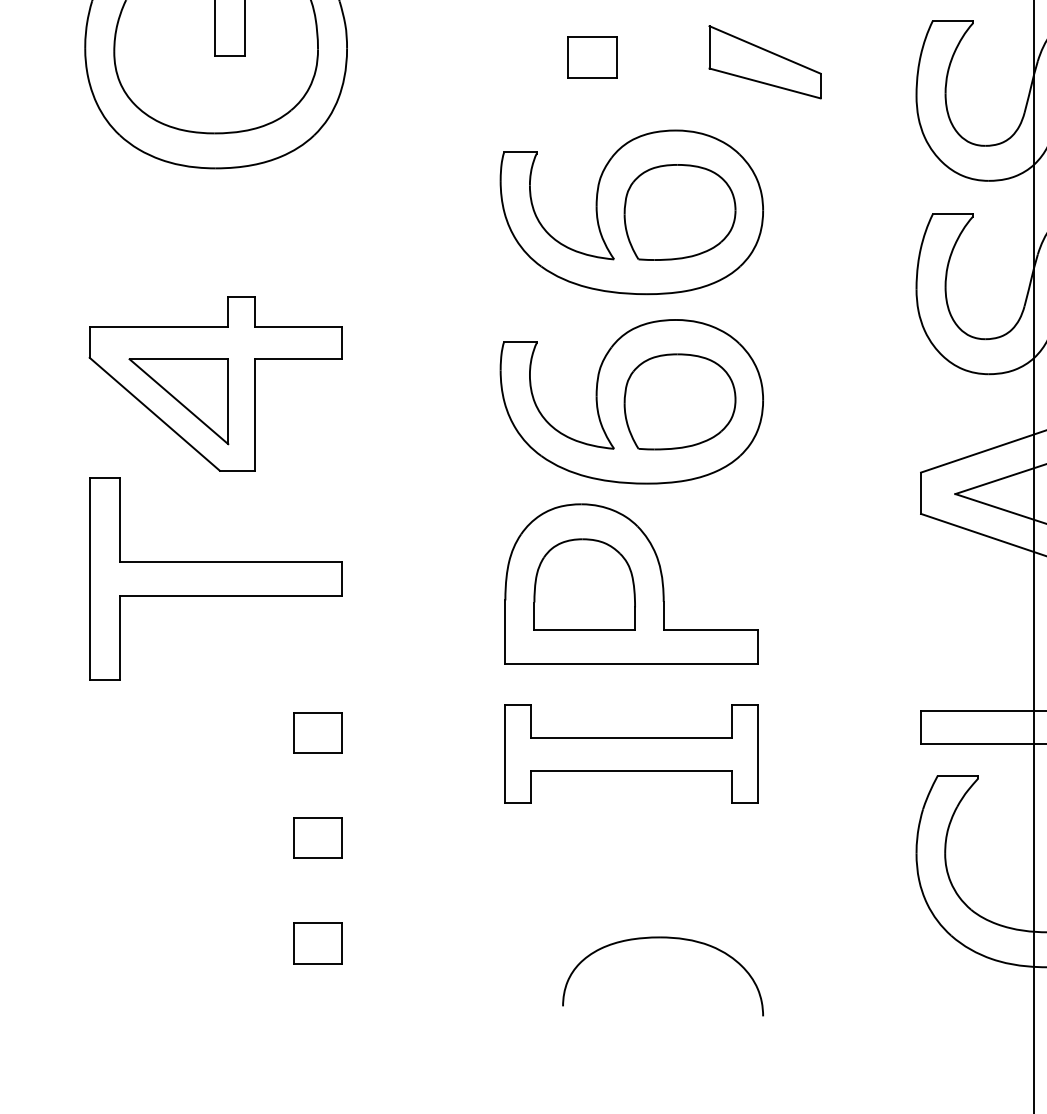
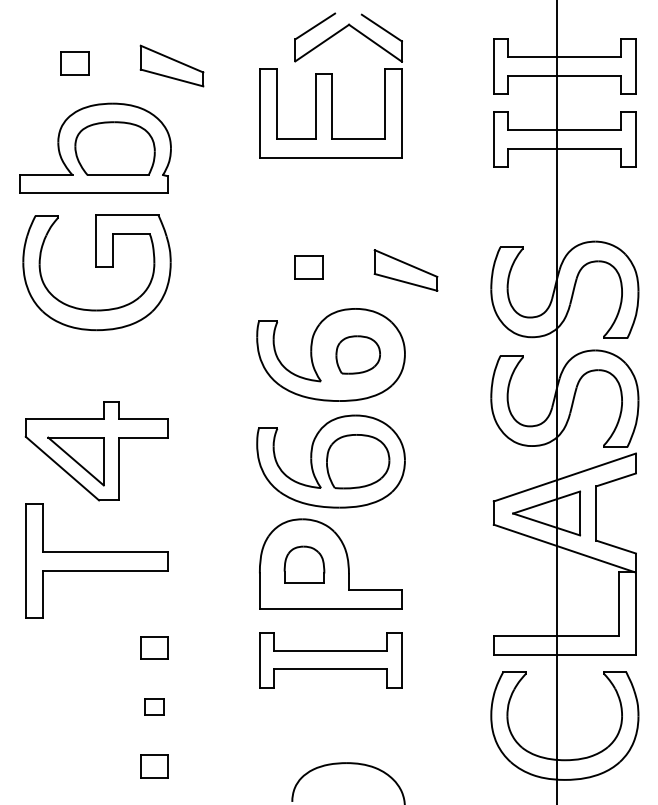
part: (680, 211) -> (358, 354), size x0.7
part: (584, 584) -> (304, 564), size x0.7
part: (318, 838) -> (154, 707), size x0.7

